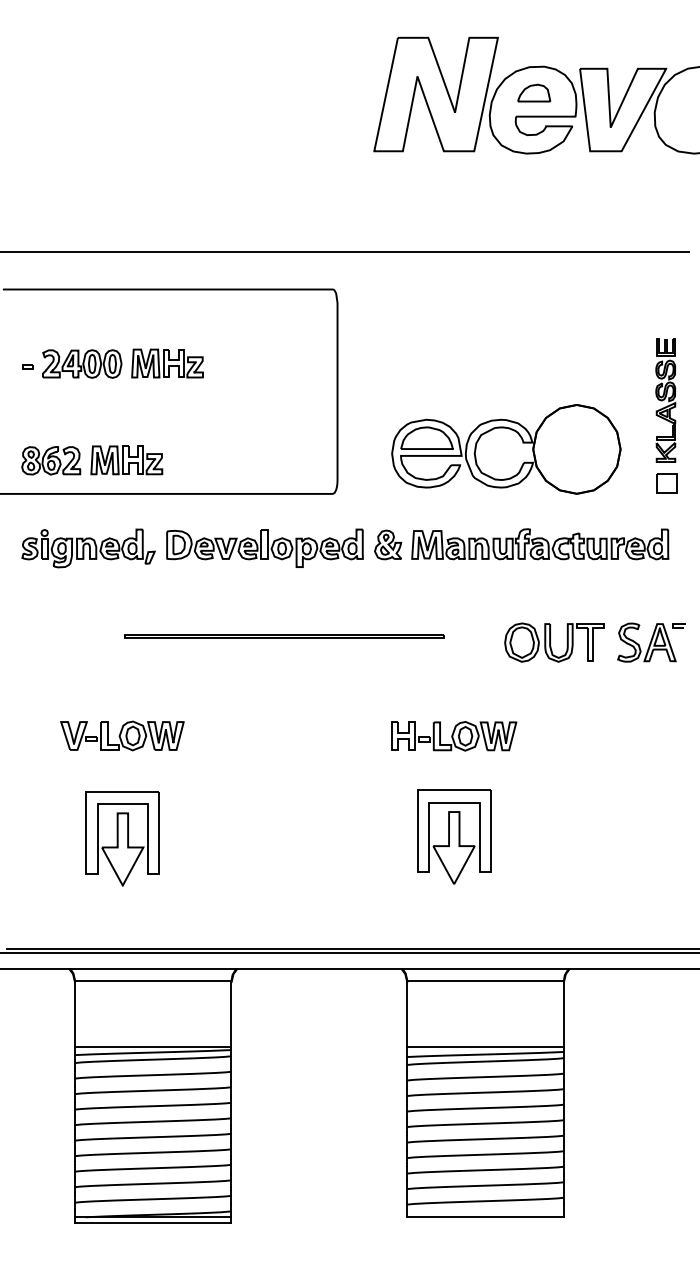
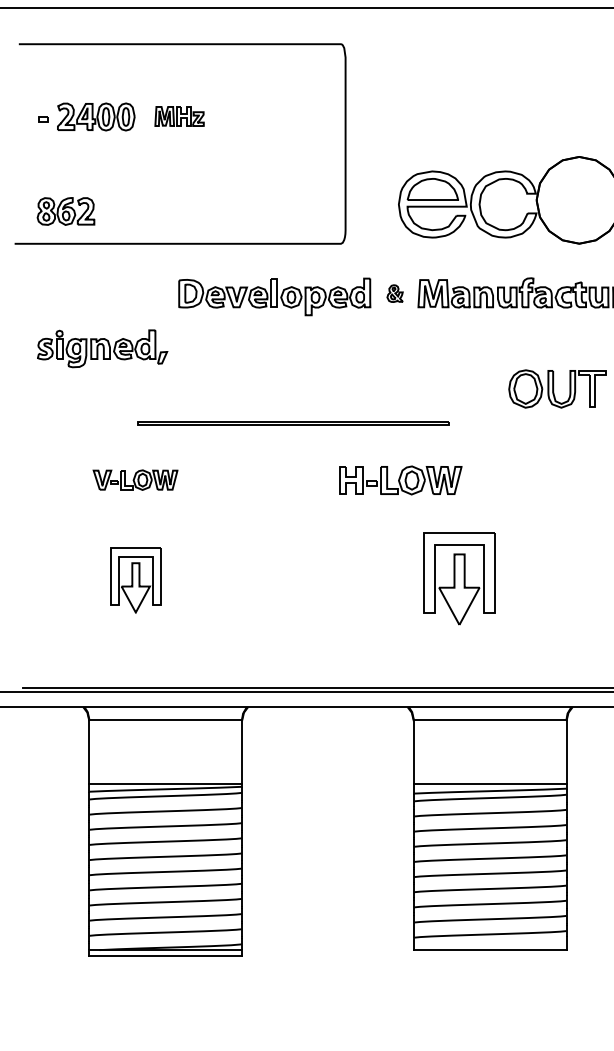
part: (167, 363) -> (179, 116), size x0.7
part: (126, 460) -> (139, 211), removed
part: (388, 544) -> (395, 293), size x0.6
part: (88, 548) -> (102, 348), moved
line: (284, 635) -> (293, 423), moved
part: (122, 735) -> (135, 479), size x0.7
part: (454, 736) -> (401, 480), moved
part: (122, 838) -> (135, 580), size x0.7

